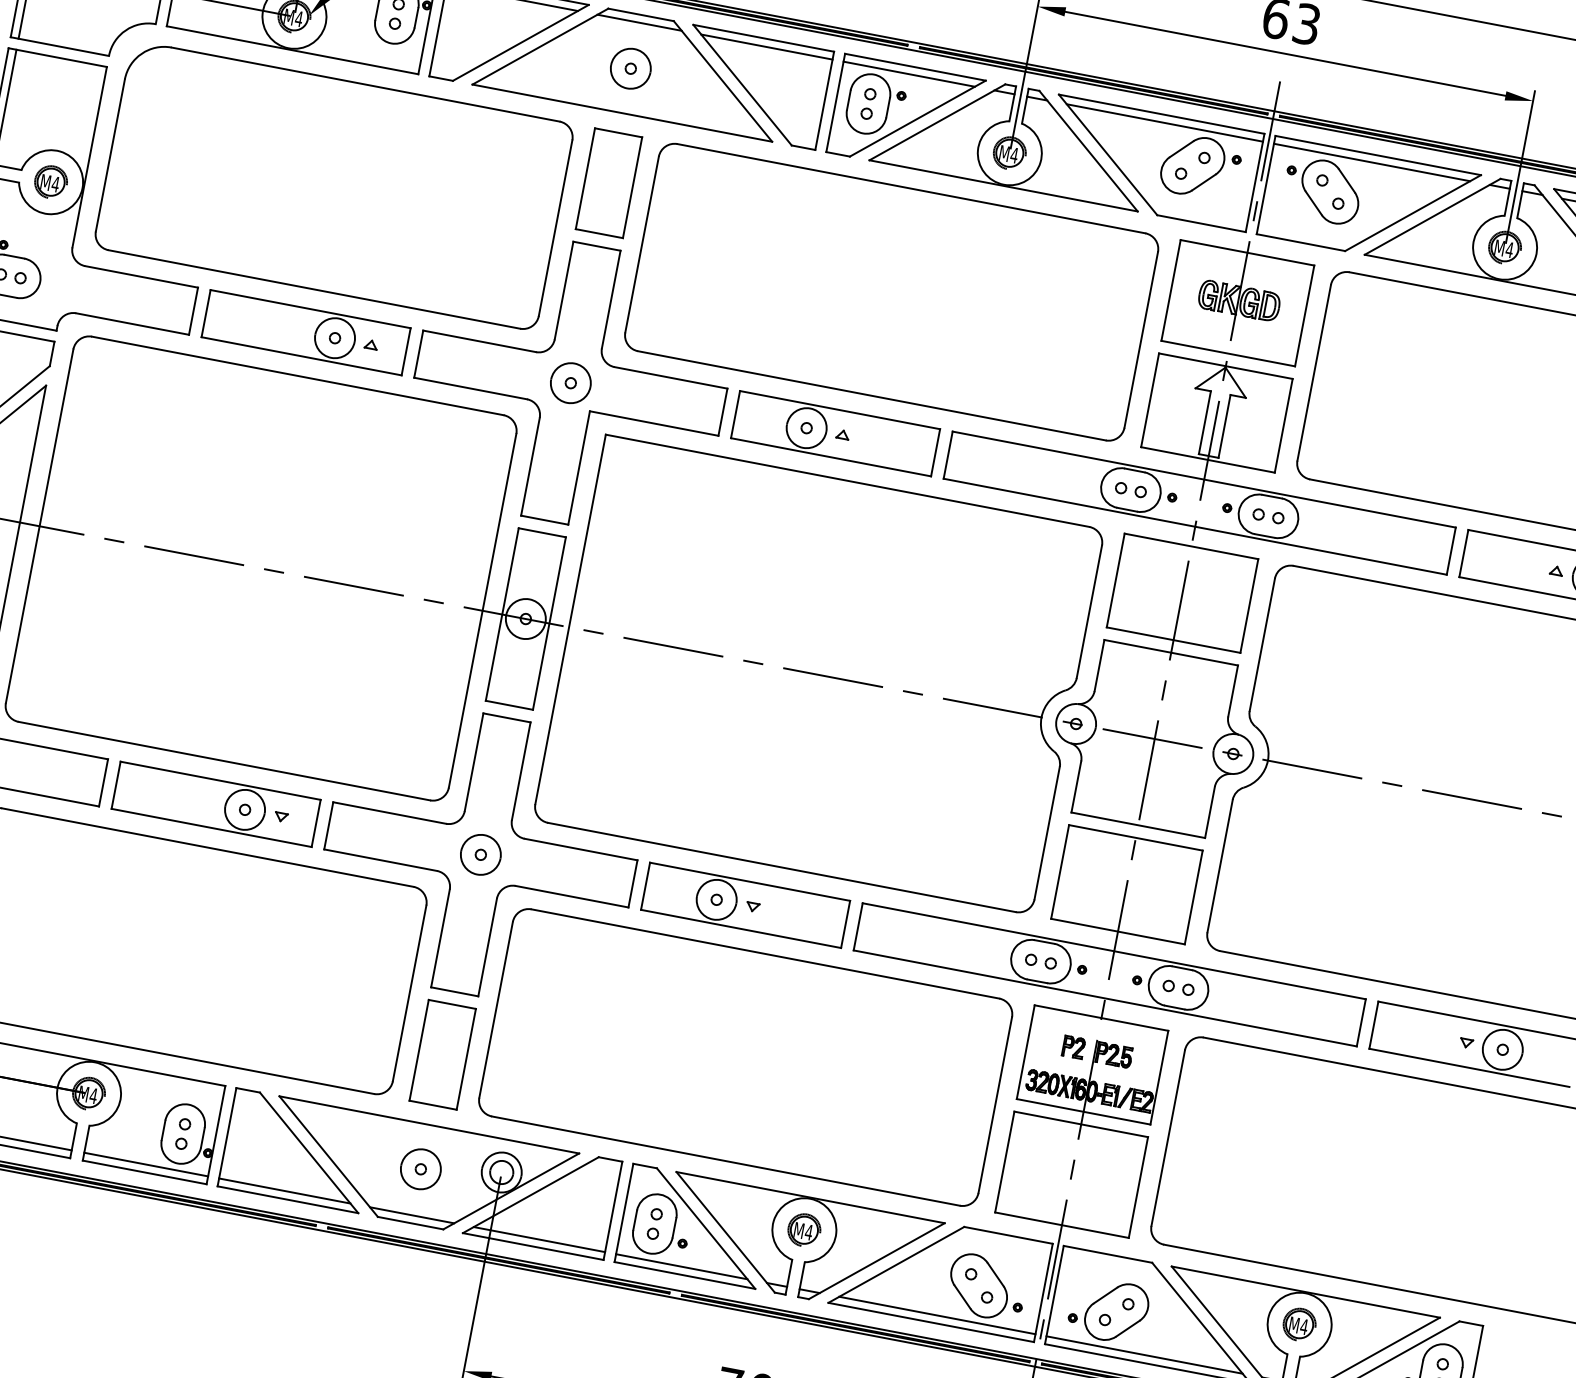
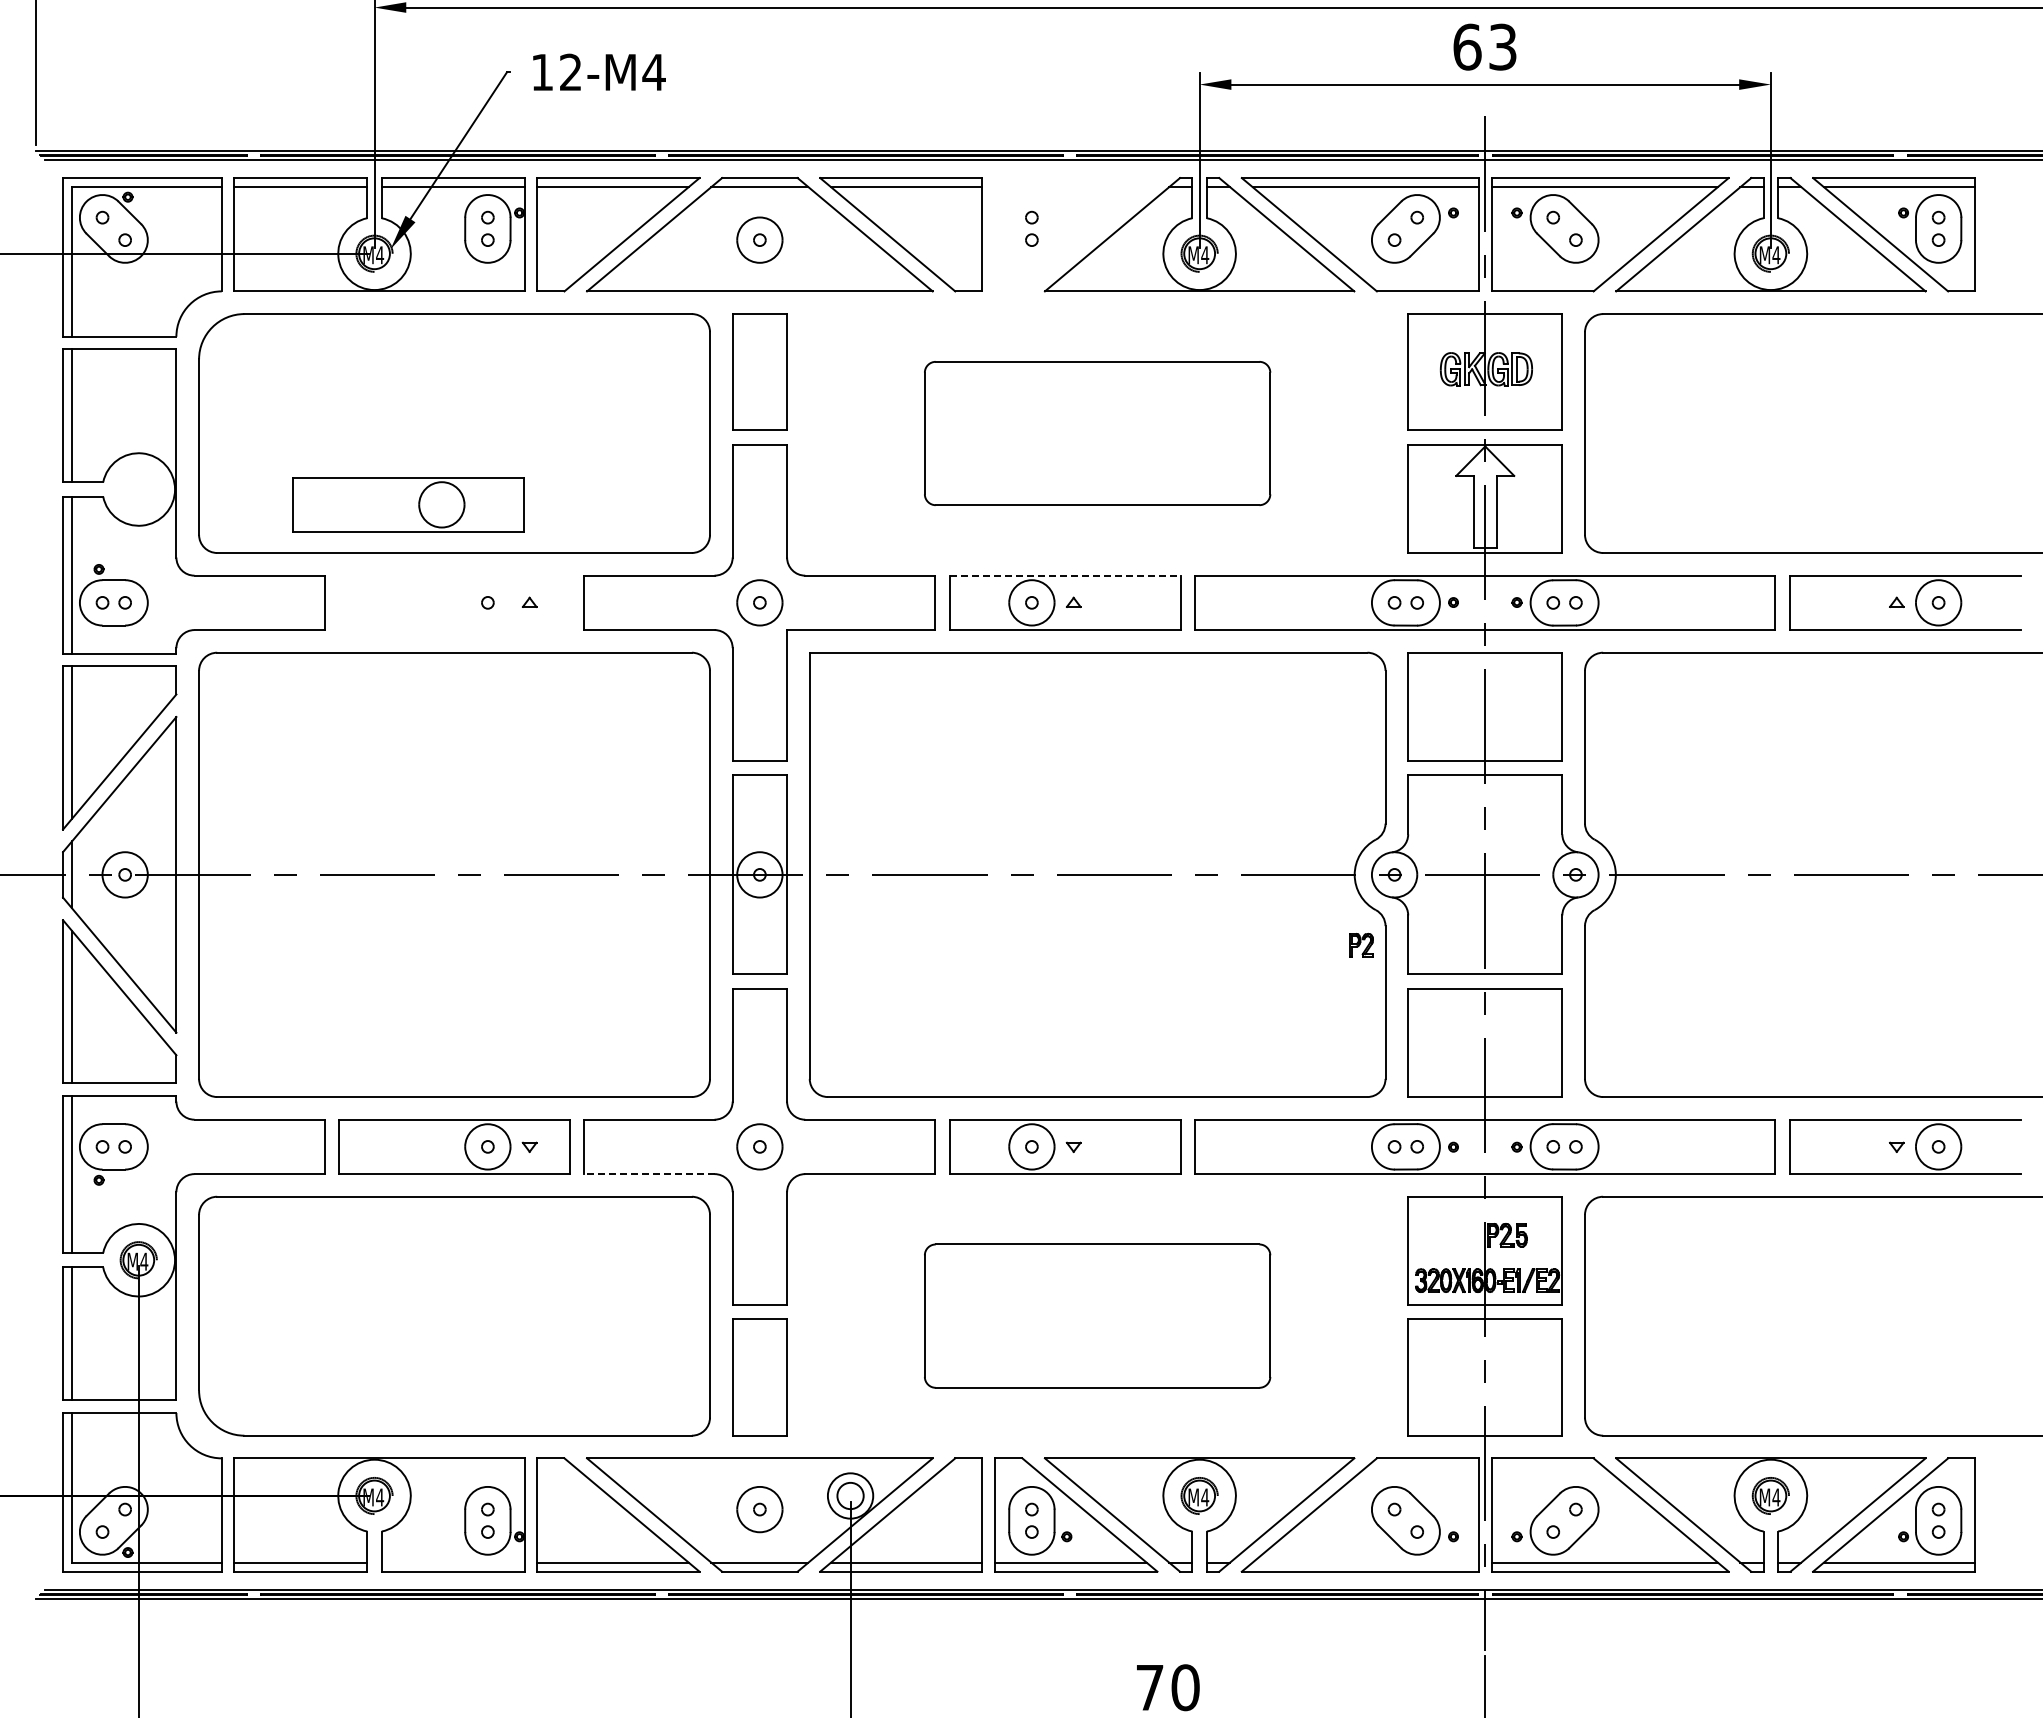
part: (906, 116) -> (1076, 234), removed
part: (50, 182) -> (138, 489), removed
part: (891, 292) -> (1097, 433), size x0.6
part: (306, 332) -> (408, 504), moved
line: (840, 410) -> (1065, 575), solid -> dashed
line: (380, 860) -> (649, 1174), solid -> dashed
part: (1073, 1046) -> (1361, 944), moved
part: (745, 1056) -> (1097, 1315), size x0.6
line: (145, 1164) -> (452, 1562), removed
line: (937, 1315) -> (1365, 1562), removed

